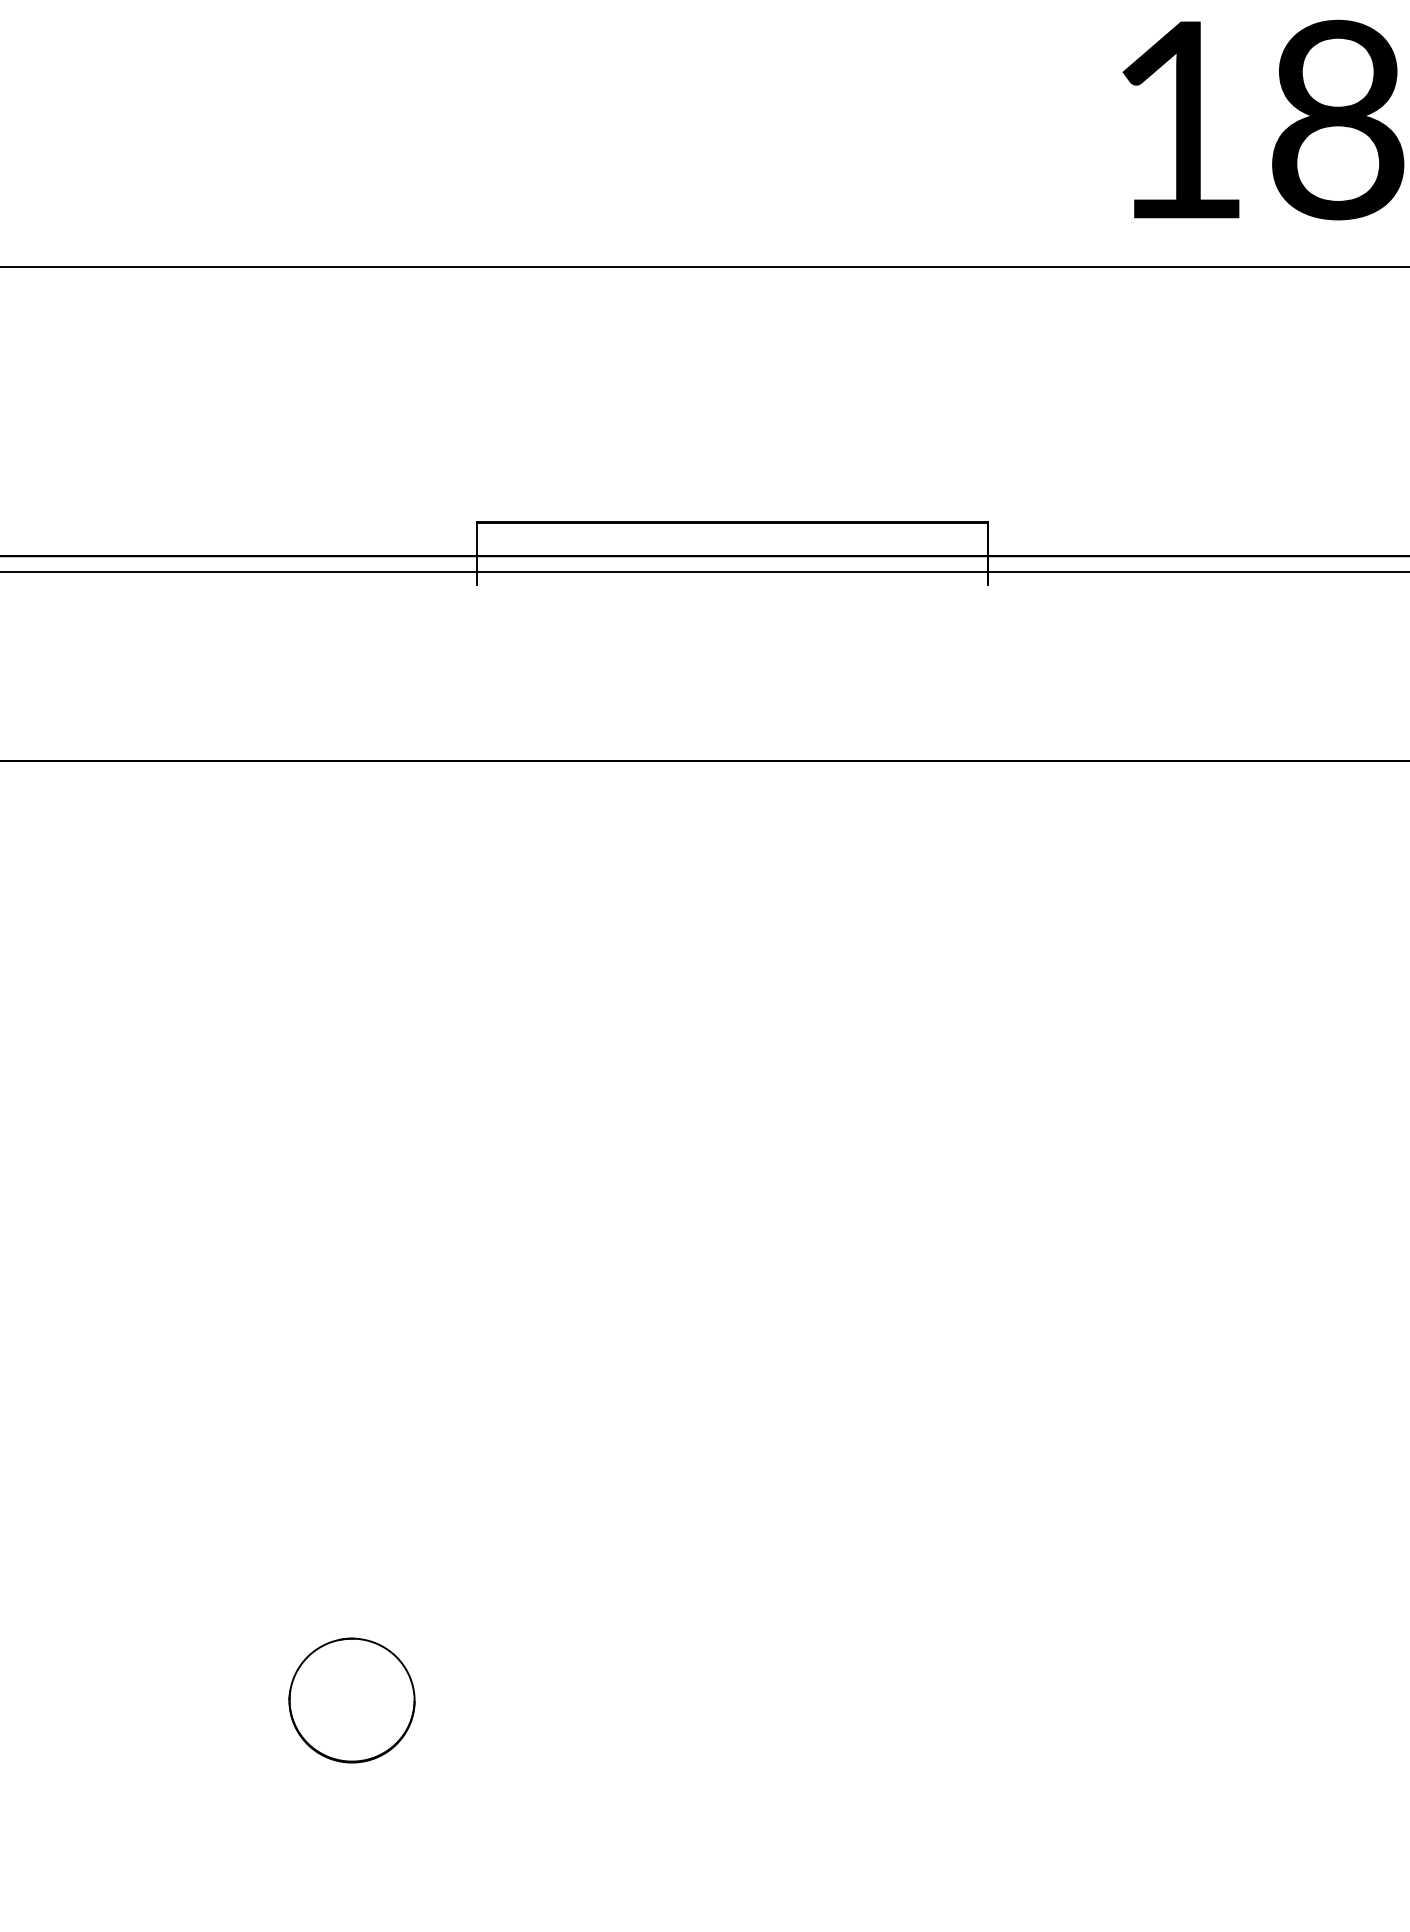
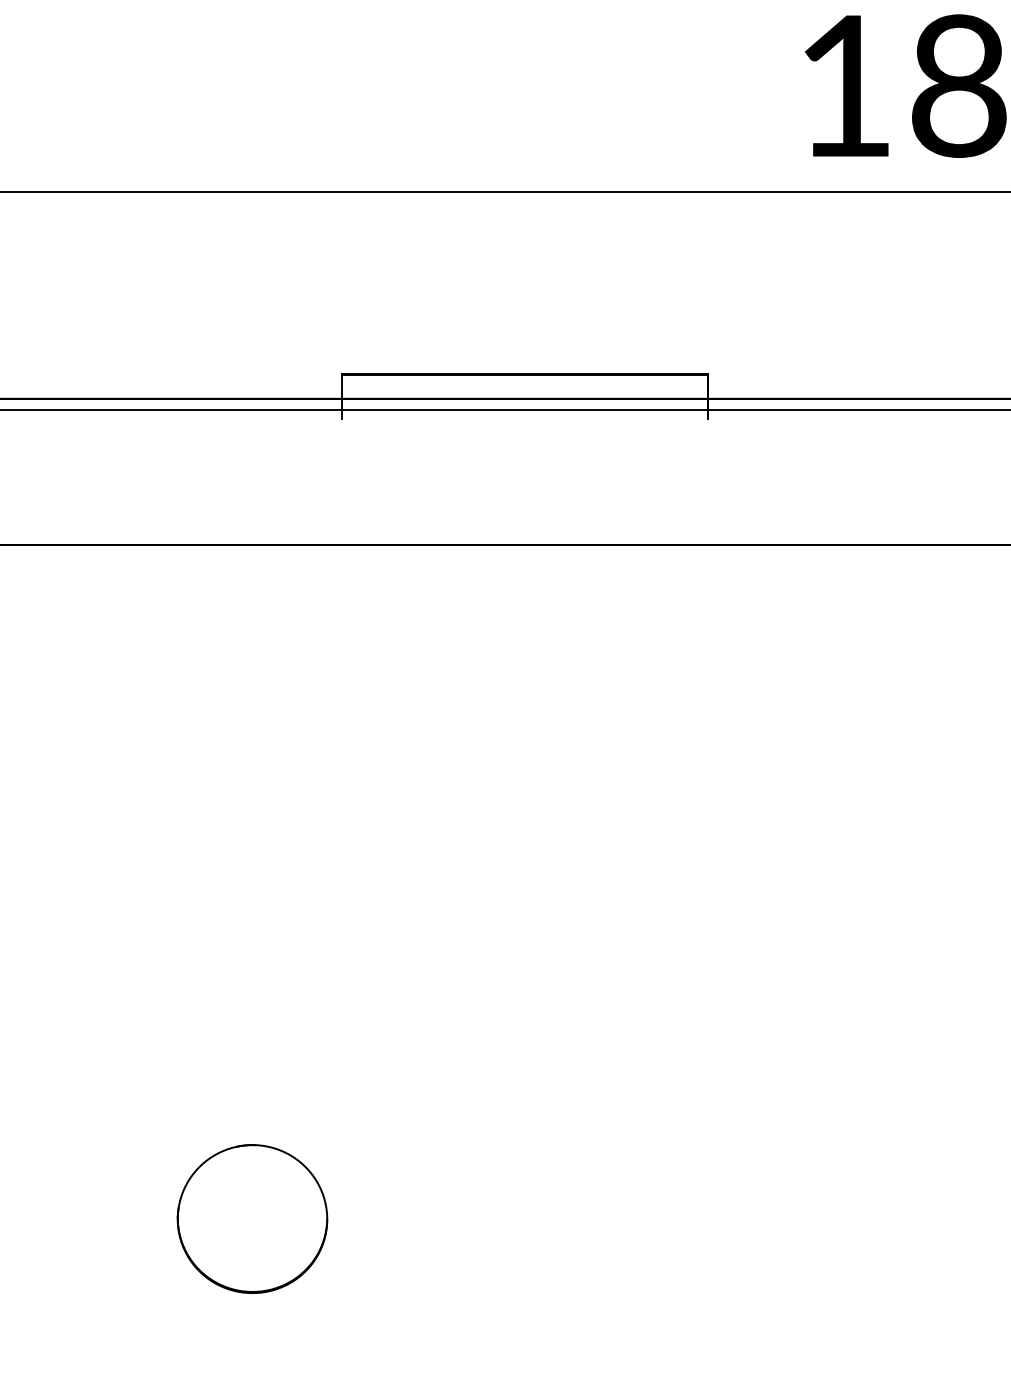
part: (352, 1699) -> (252, 1218), size x1.67

